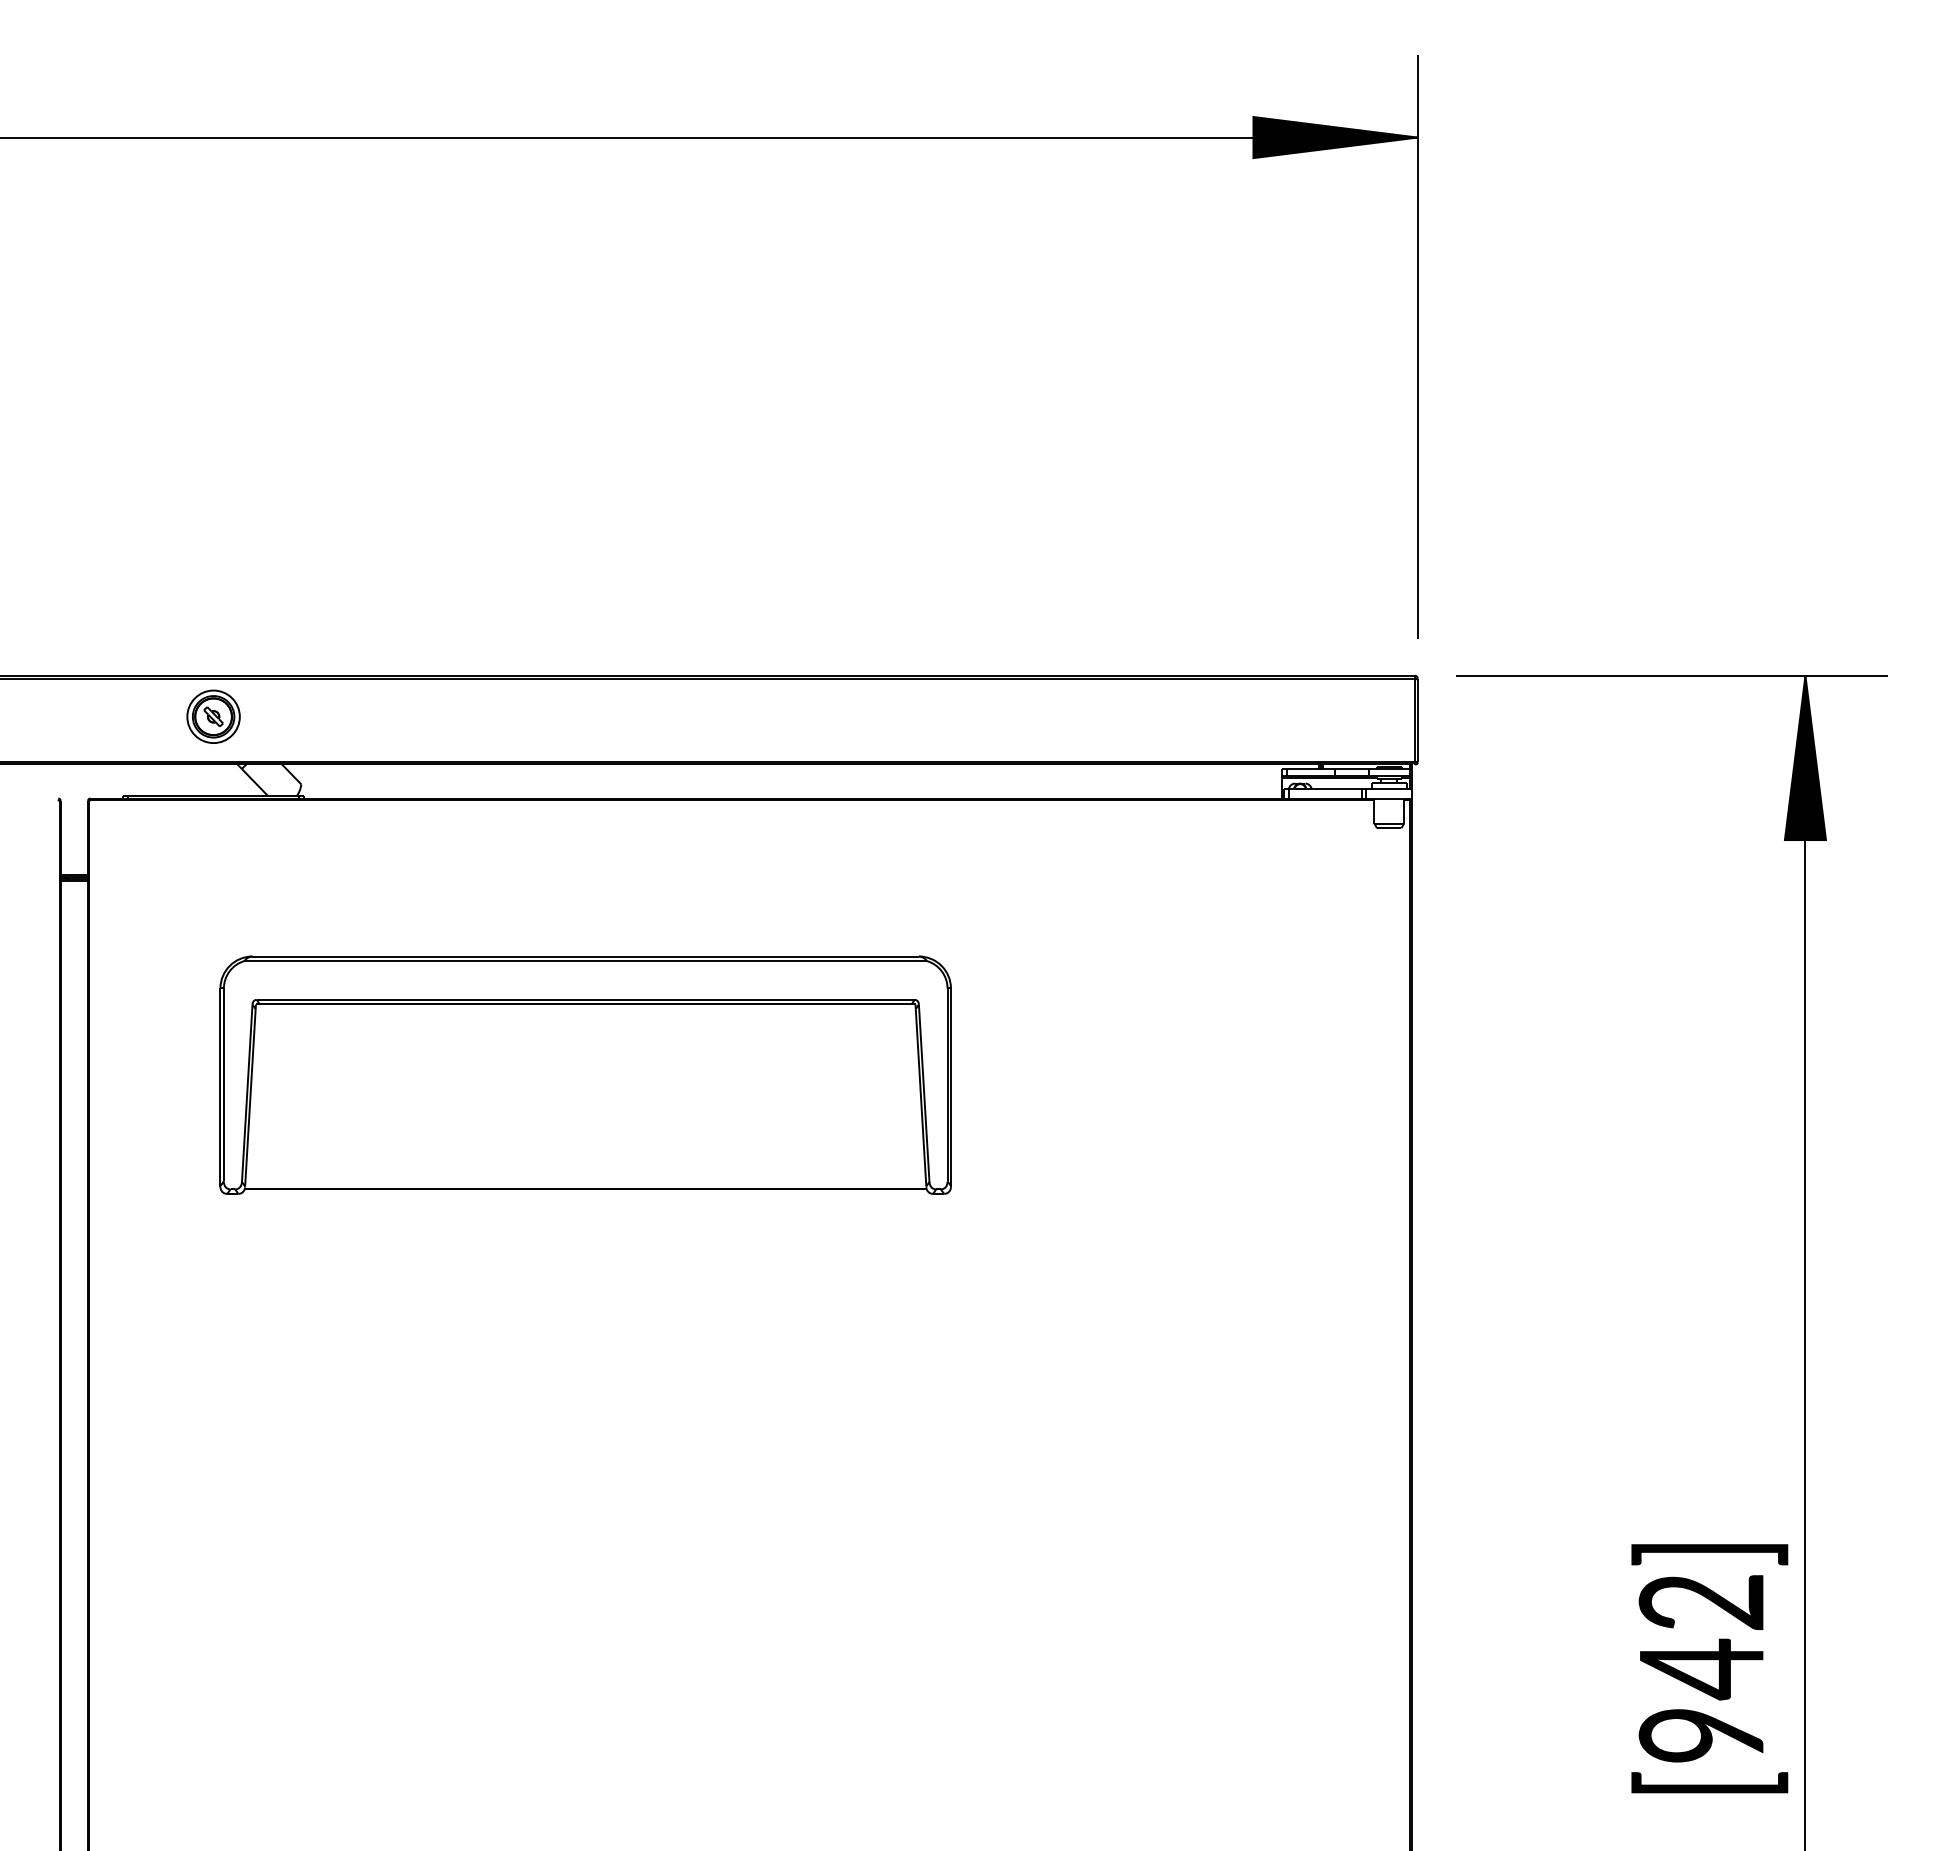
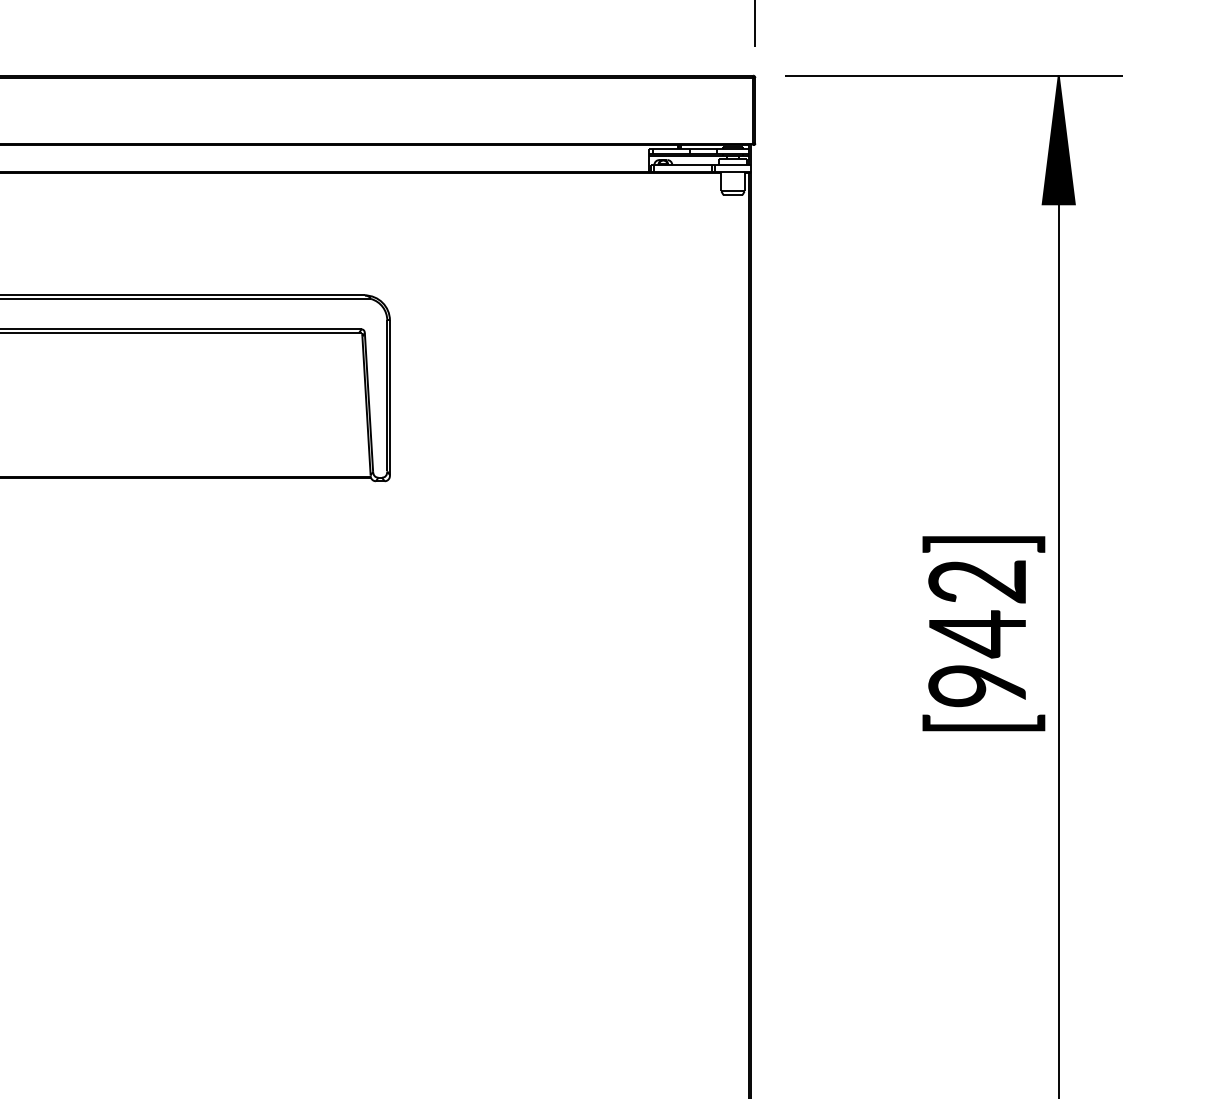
text: (1709, 1668) -> (983, 633), moved

